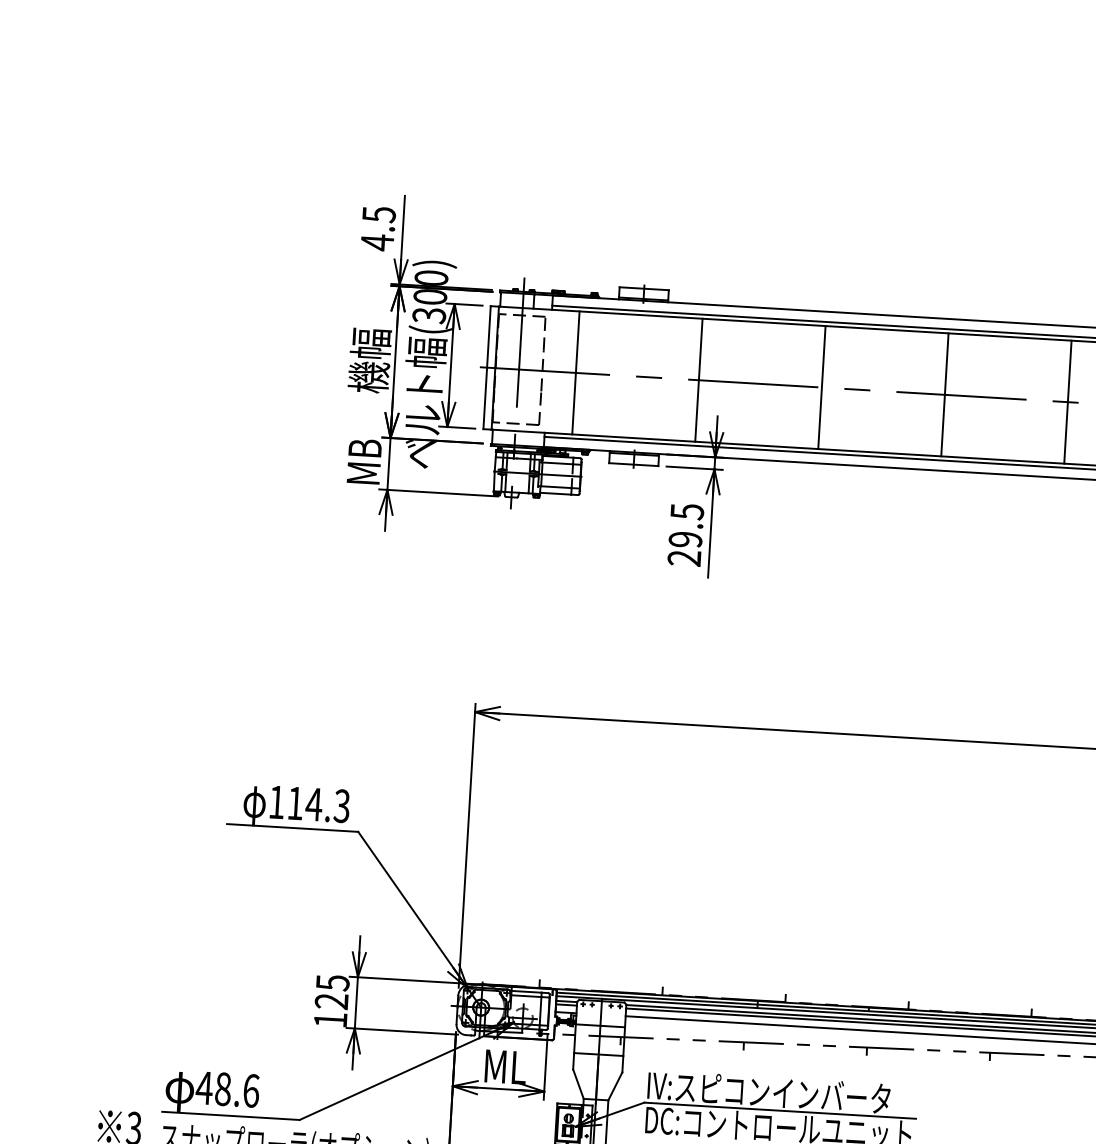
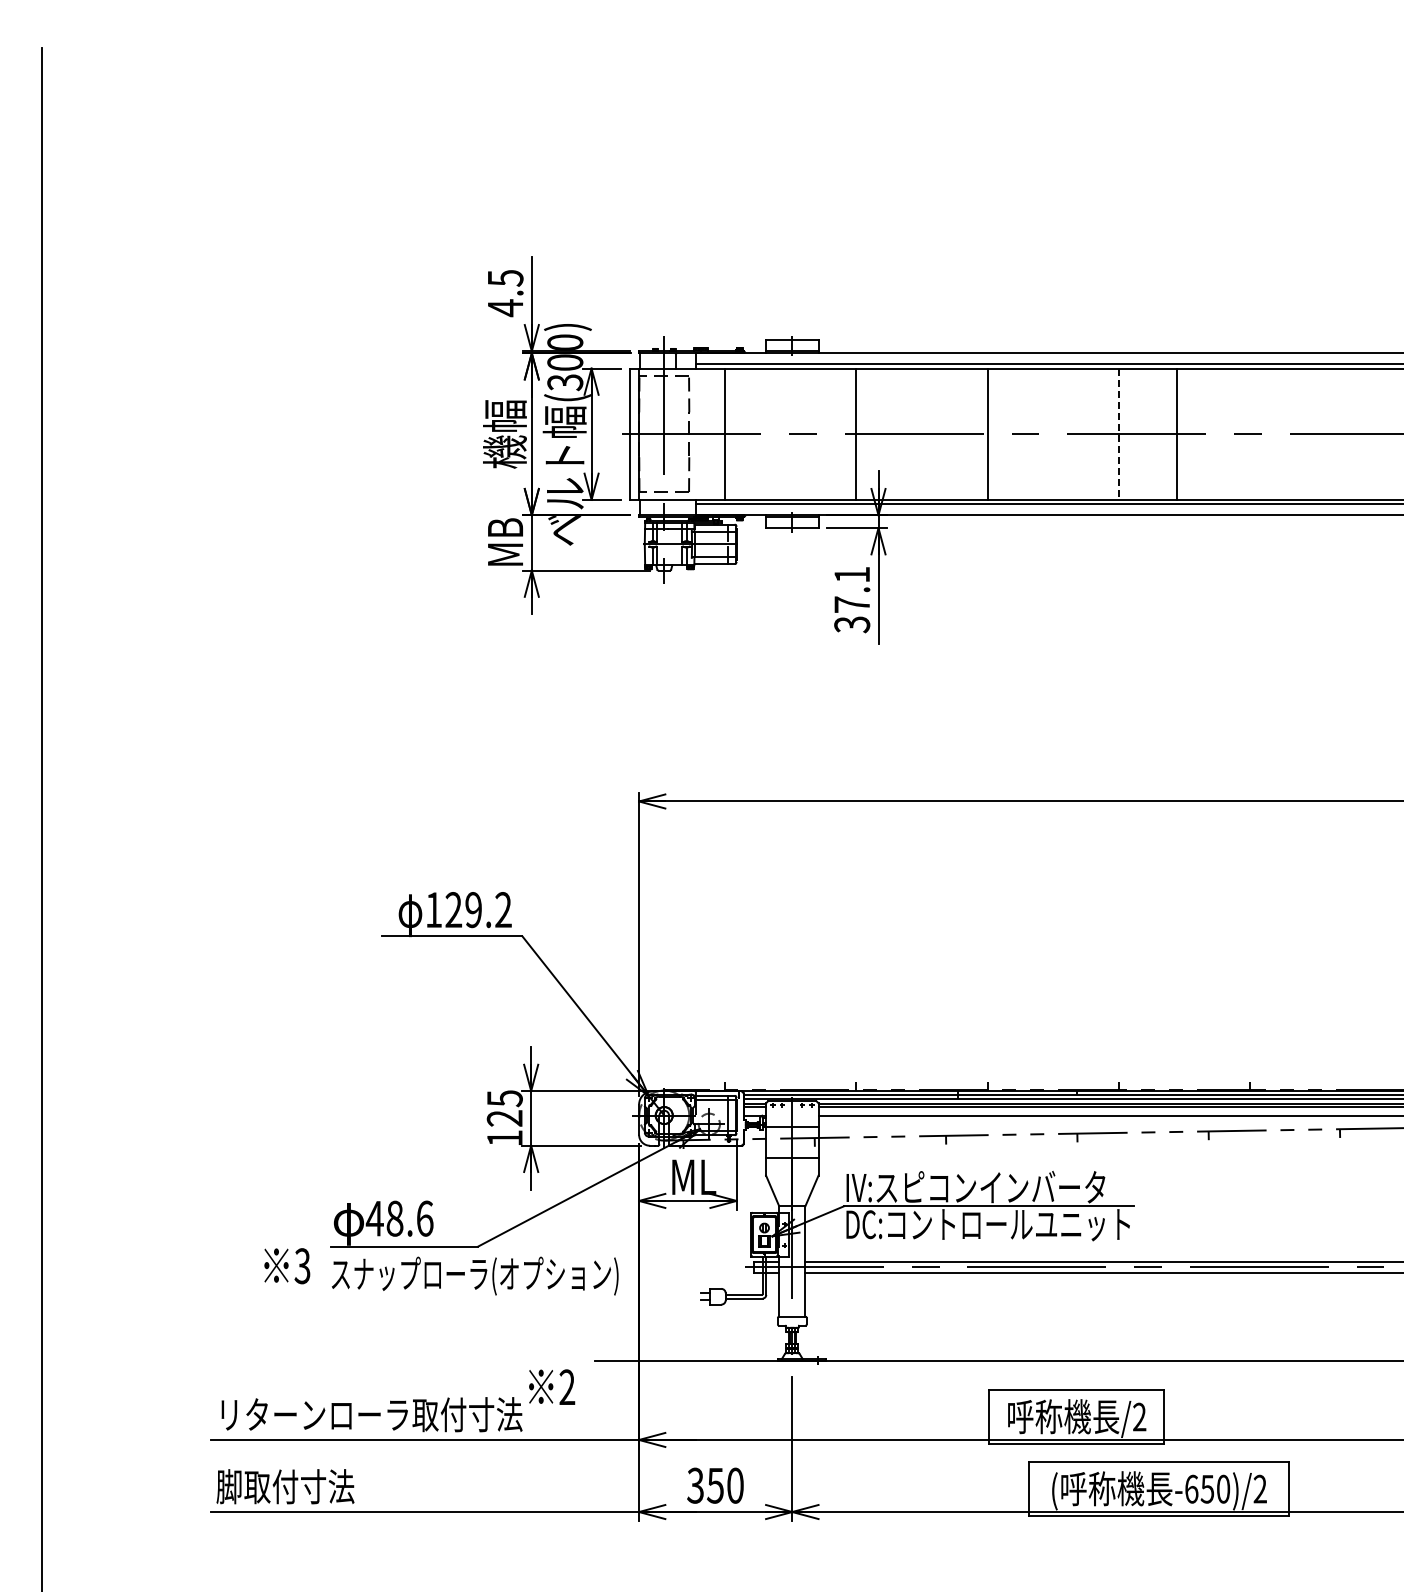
line: (944, 395) -> (1118, 434), solid -> dashed
line: (1068, 401) -> (1177, 433), moved
text: (686, 534) -> (852, 599), 29.5 -> 37.1
text: (318, 805) -> (478, 910), 114.3 -> 129.2

